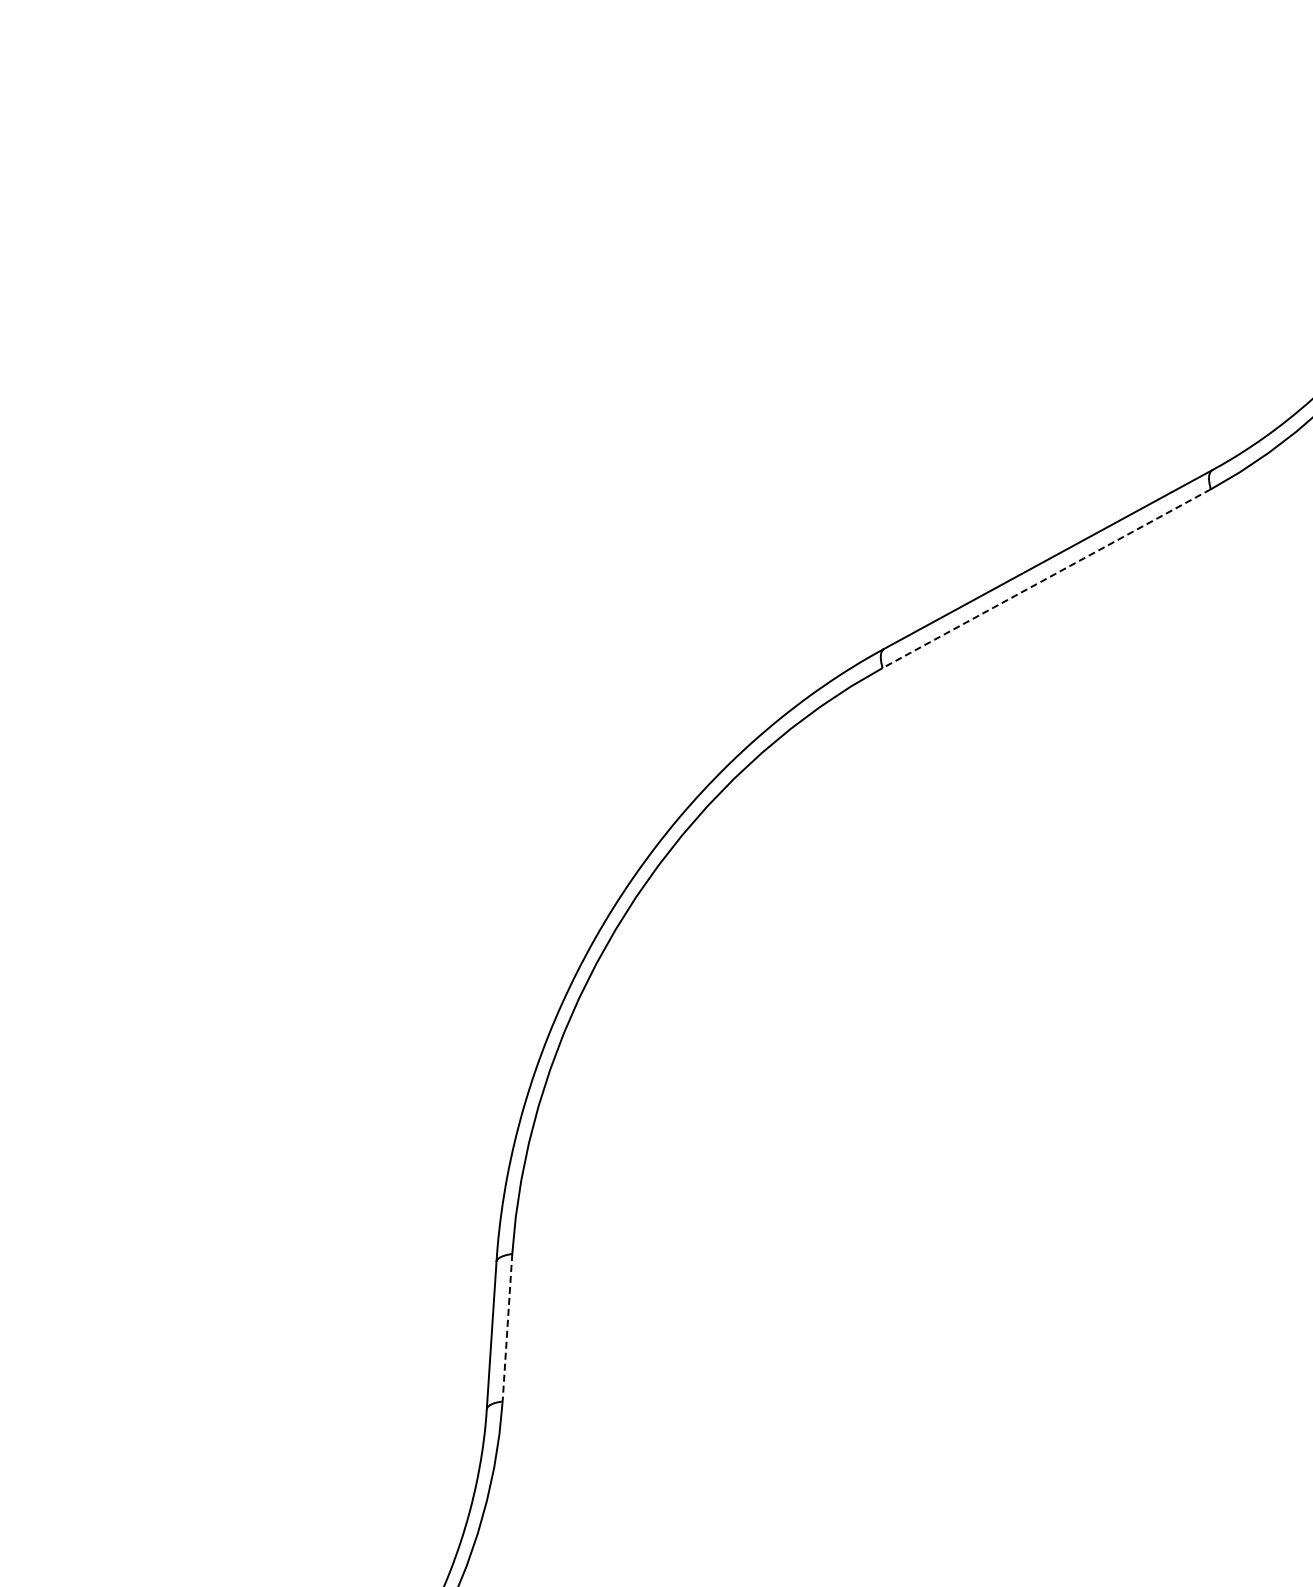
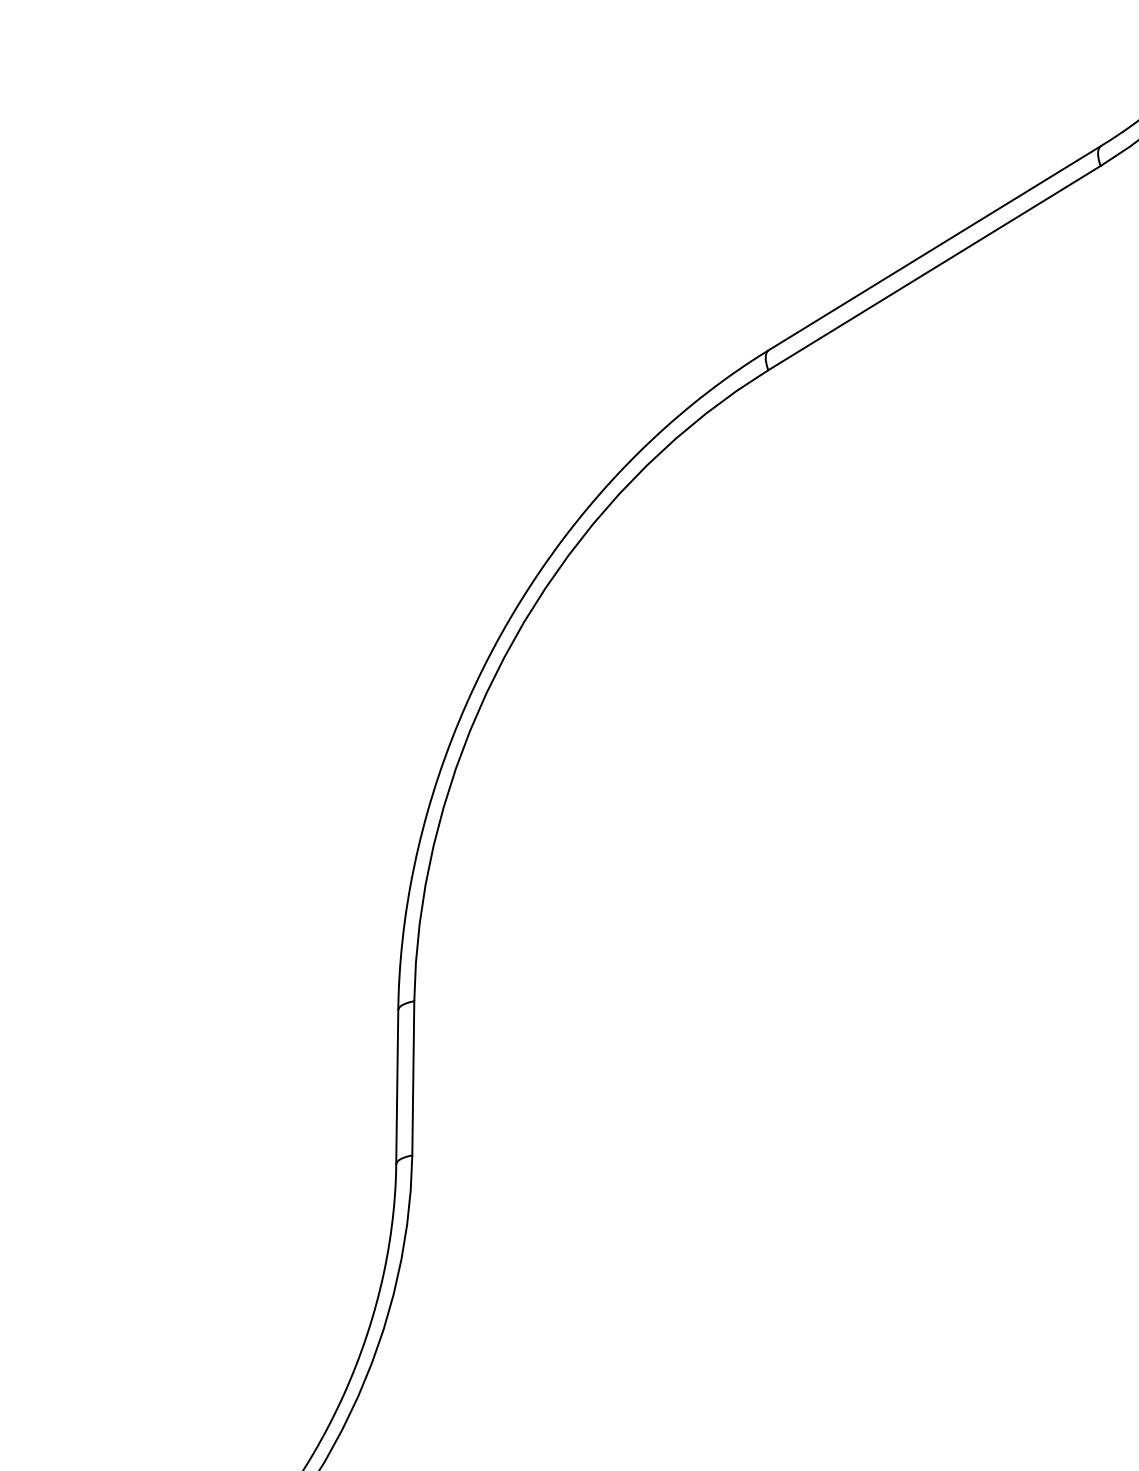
line: (1046, 578) -> (934, 267), dashed -> solid
line: (507, 1327) -> (413, 1078), dashed -> solid

